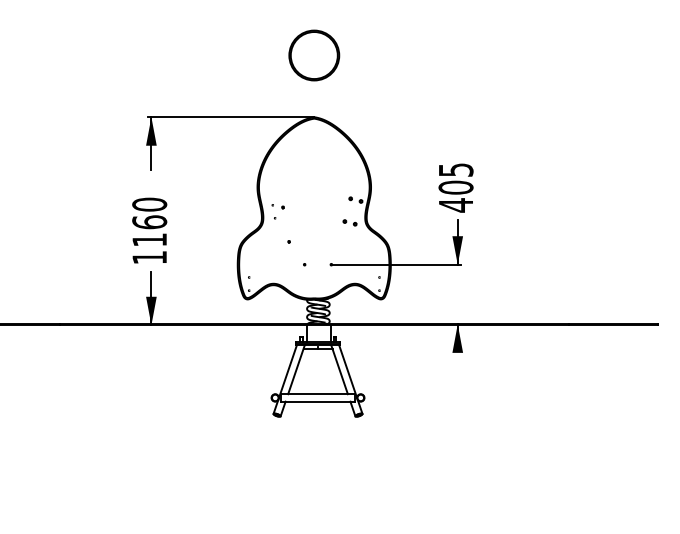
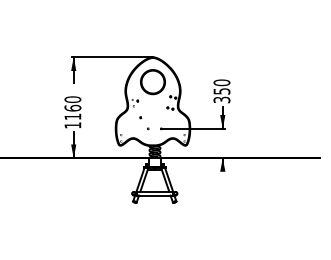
circle: (313, 56) -> (152, 82), moved
text: (455, 187) -> (221, 91), 405 -> 350

